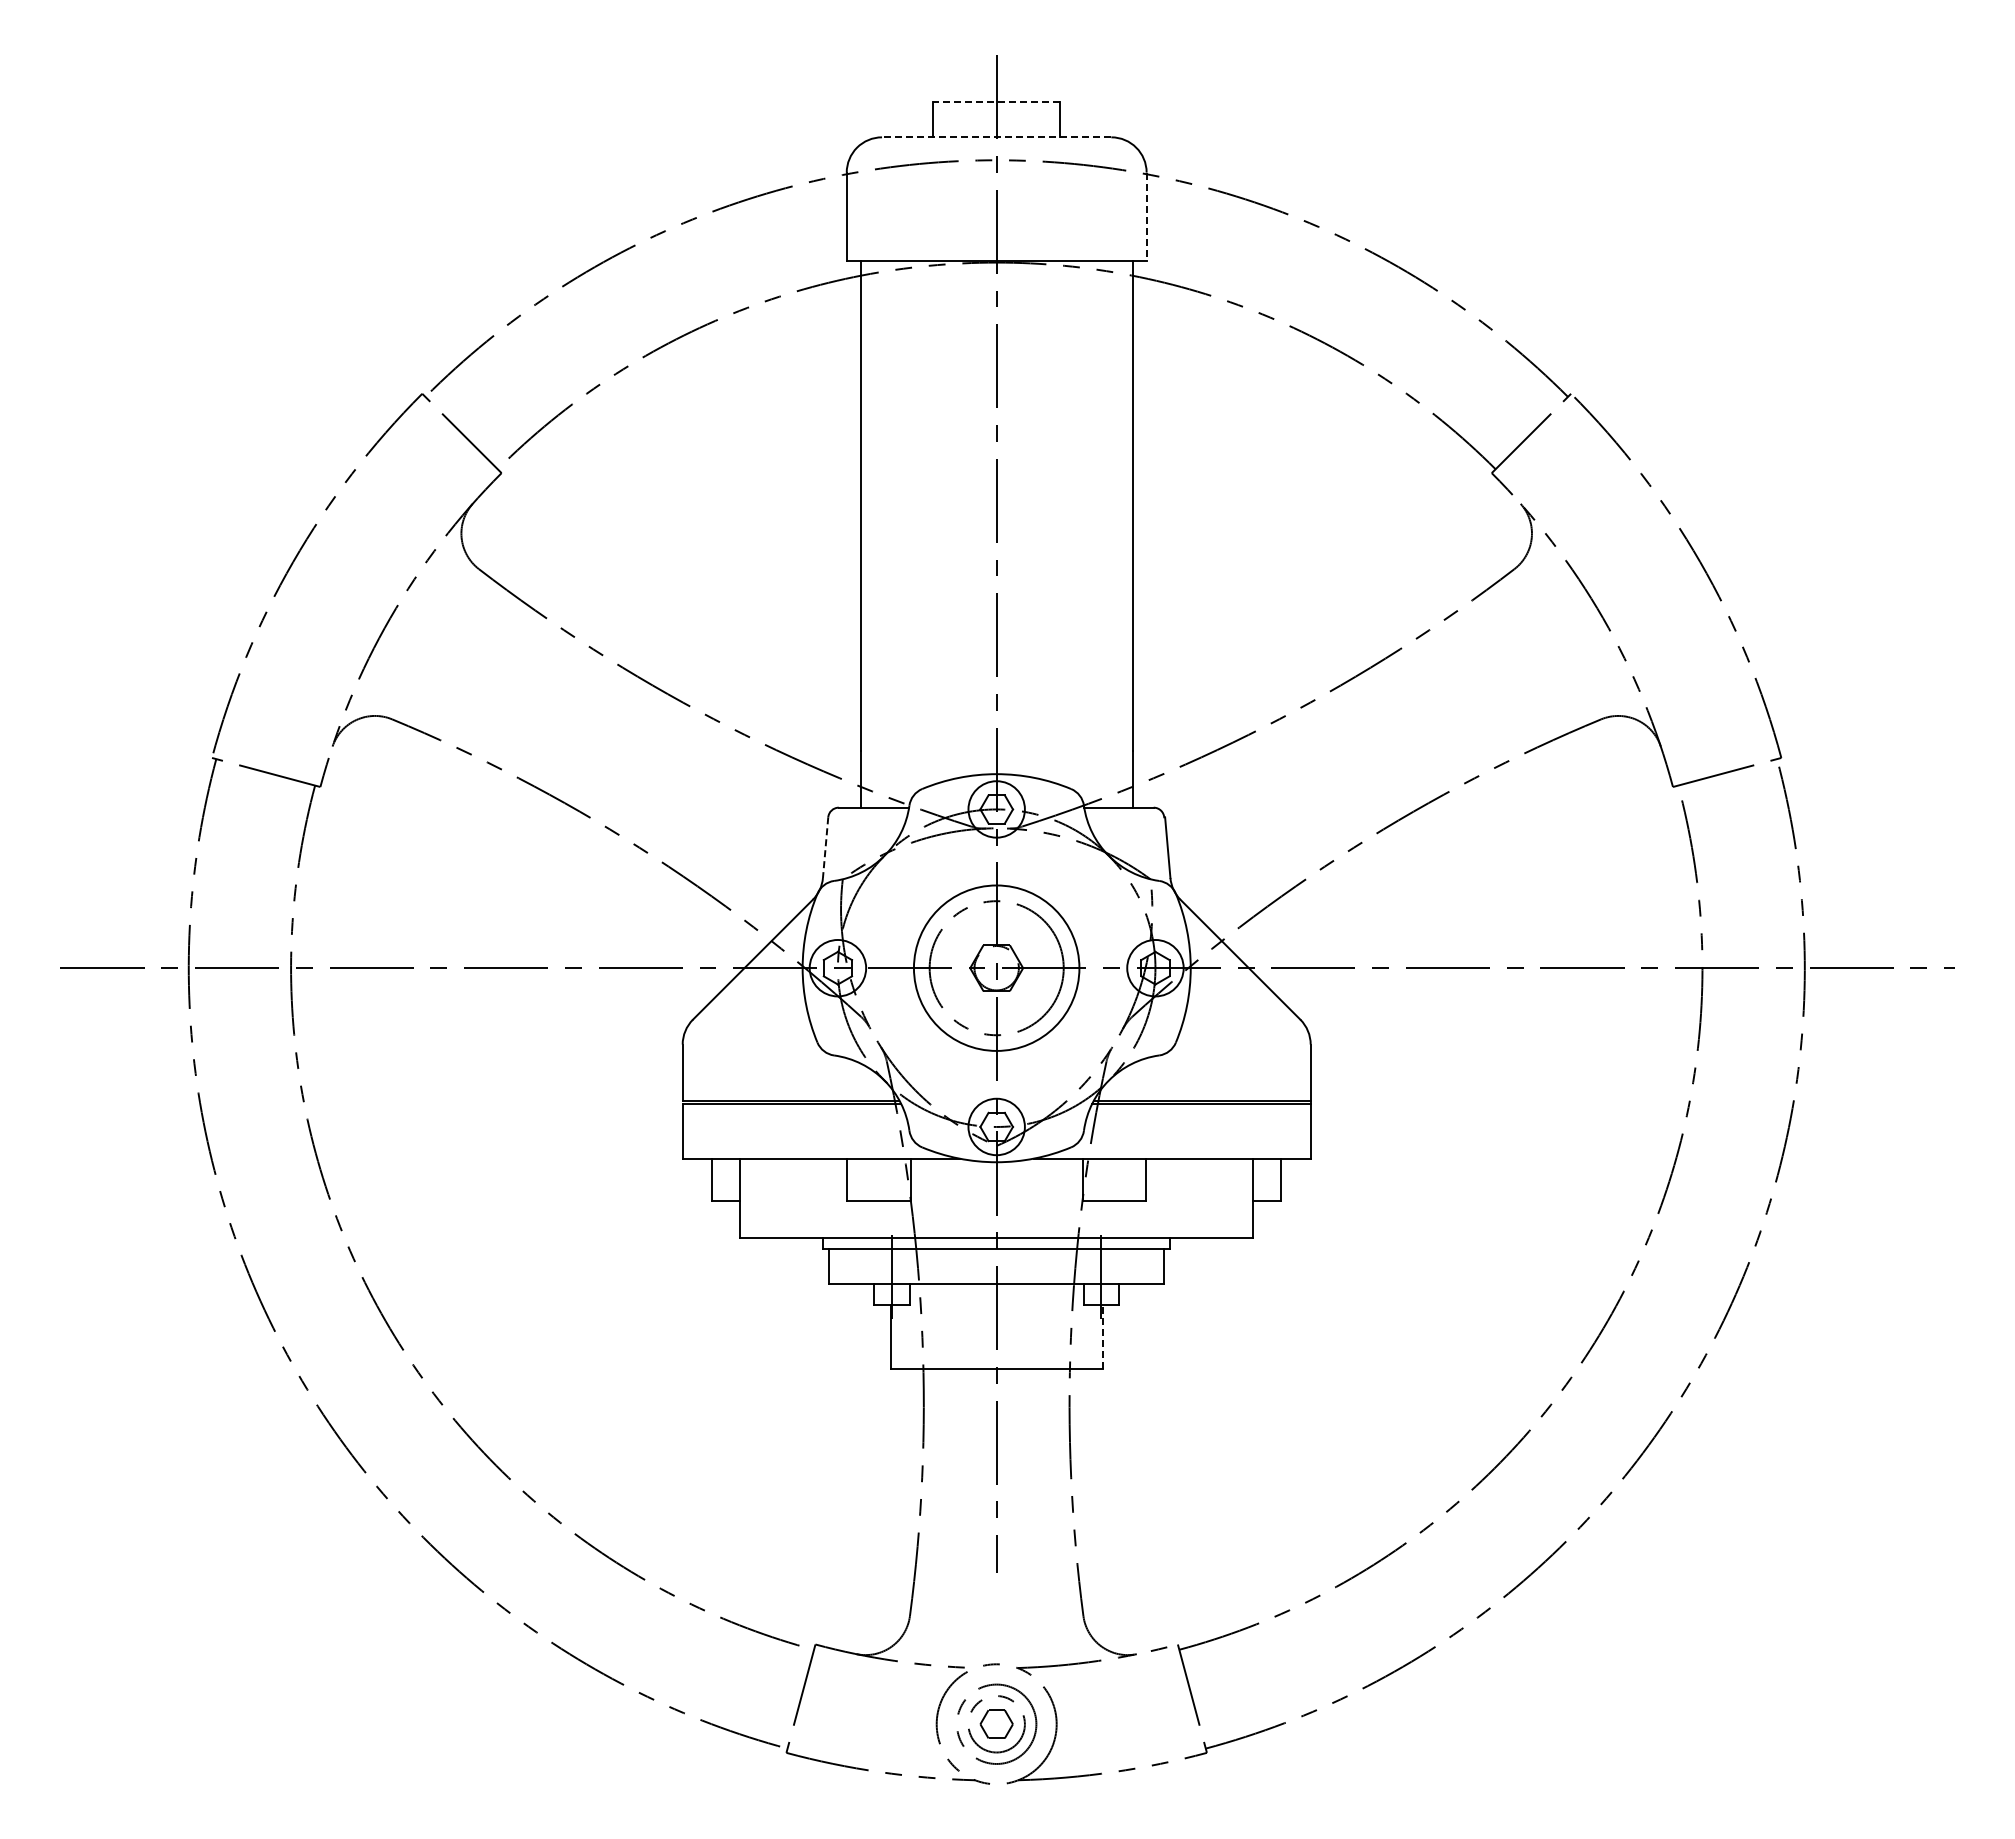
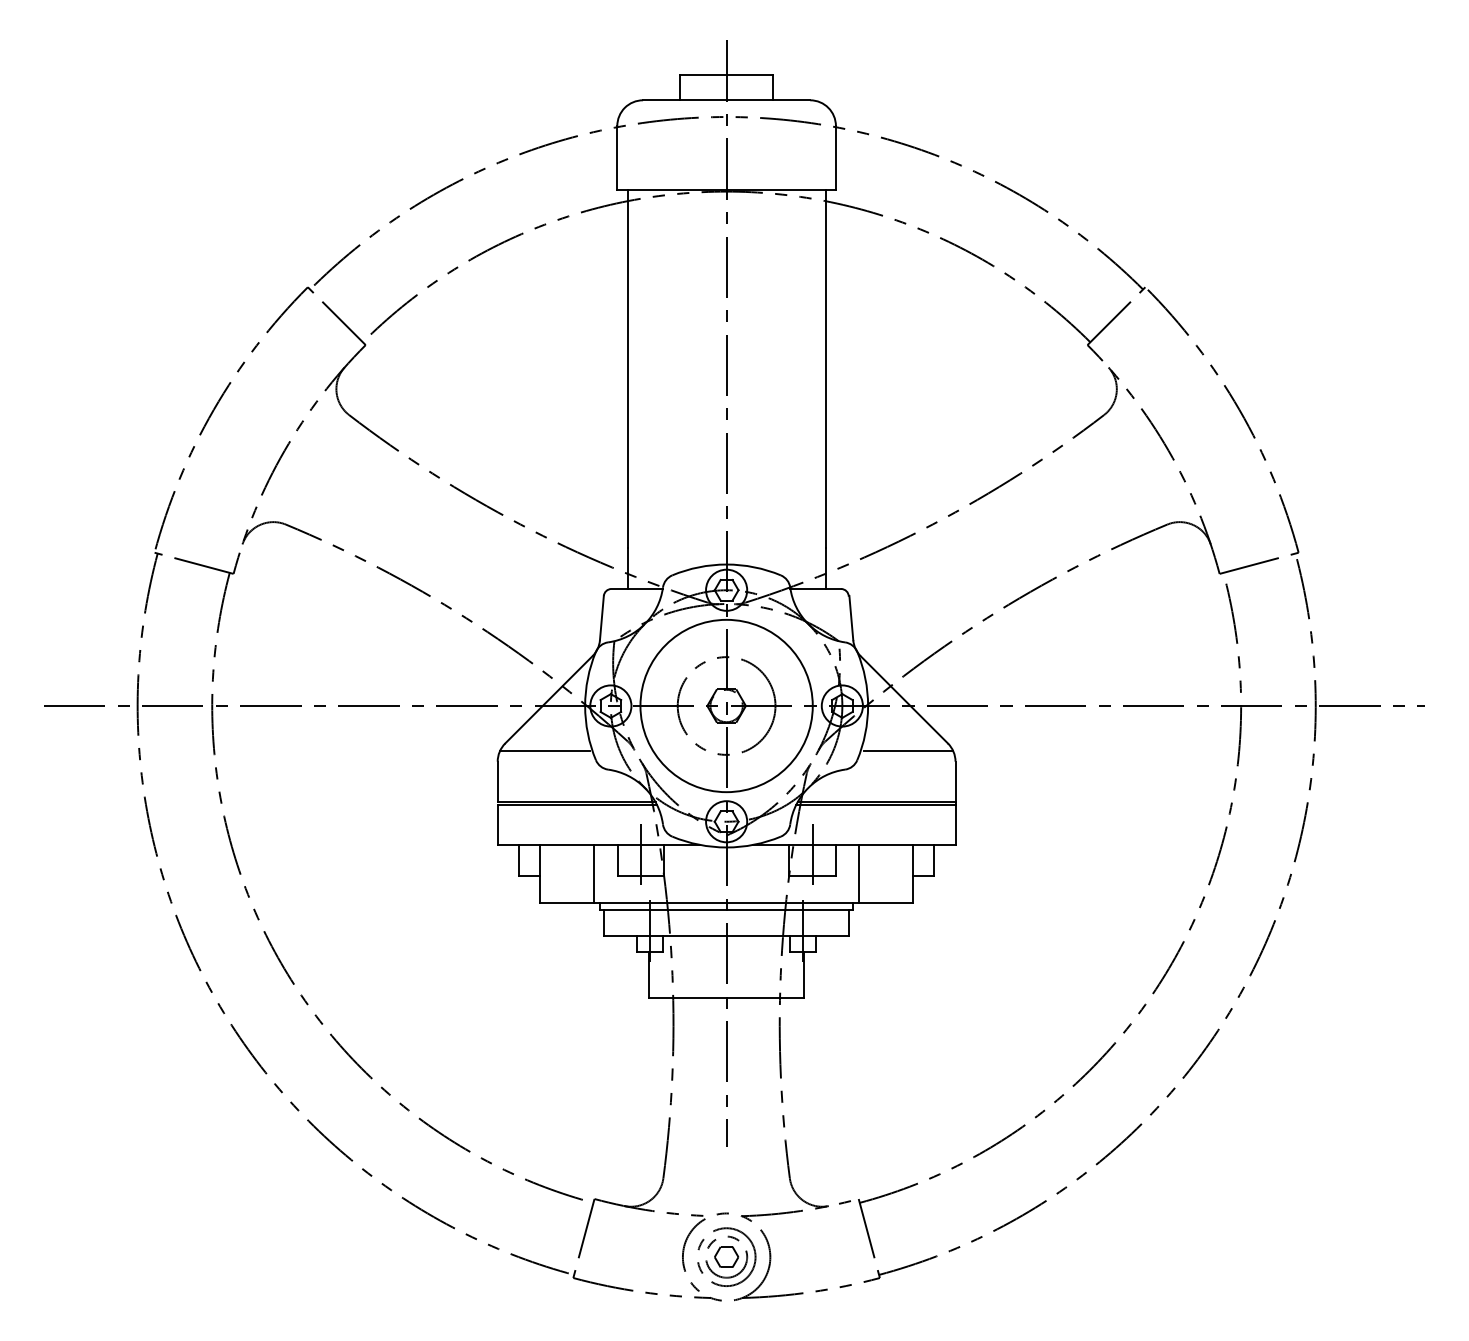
line: (996, 102) -> (726, 74), dashed -> solid
line: (996, 137) -> (726, 100), dashed -> solid
line: (1146, 217) -> (835, 158), dashed -> solid
line: (825, 848) -> (601, 618), dashed -> solid
circle: (996, 968) -> (726, 706), size x1.43
line: (746, 1029) -> (544, 750), added
line: (1245, 1029) -> (908, 750), added
line: (878, 1171) -> (640, 854), added
line: (1114, 1171) -> (812, 854), added
line: (815, 1198) -> (594, 873), added
line: (1178, 1198) -> (859, 873), added
line: (1102, 1336) -> (803, 974), dashed -> solid

